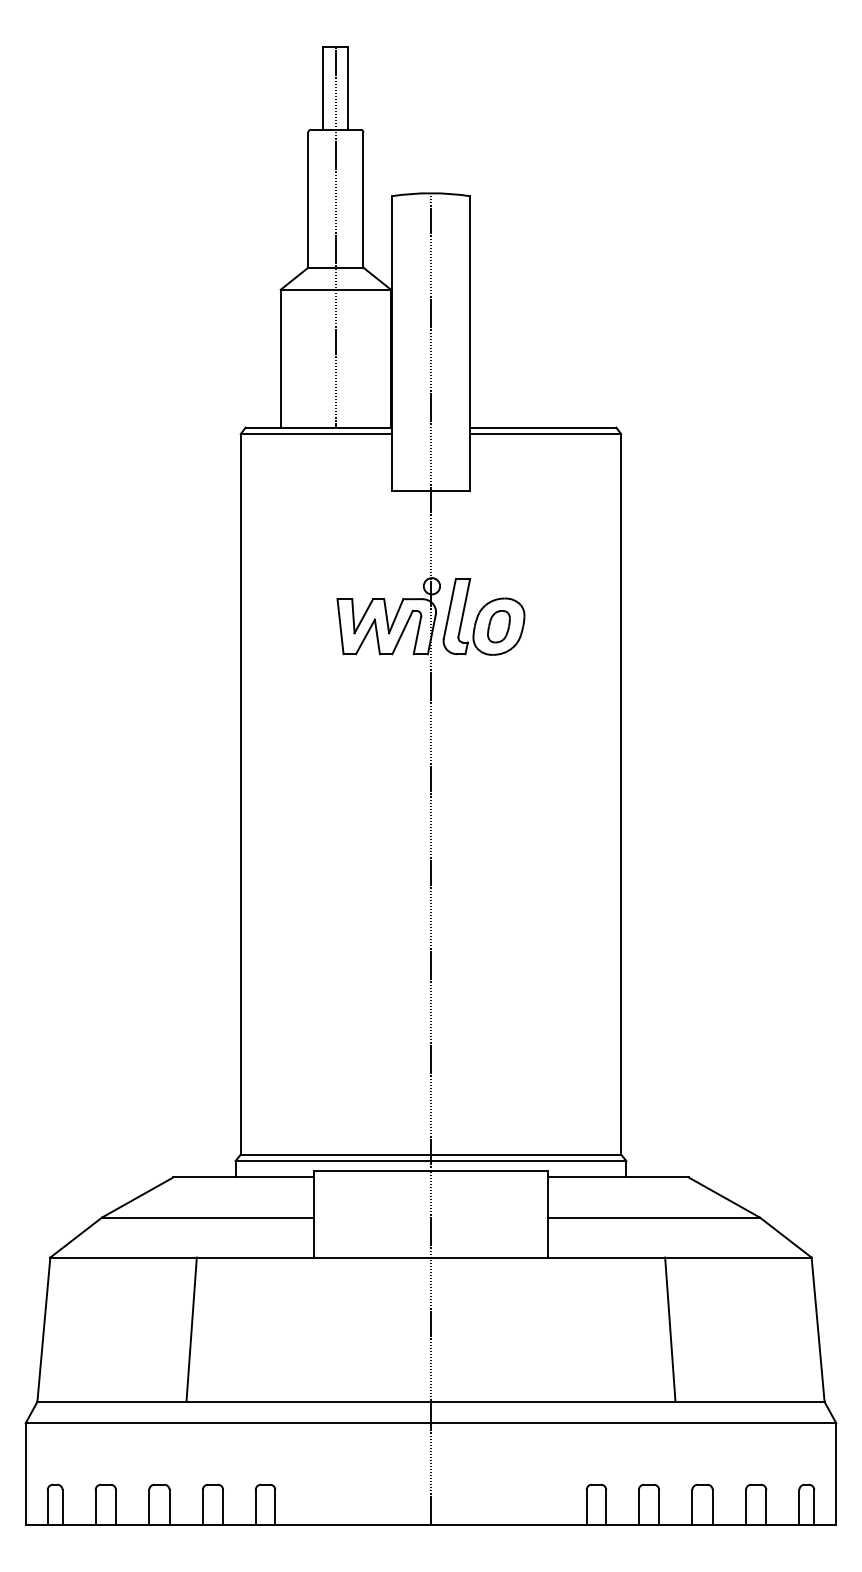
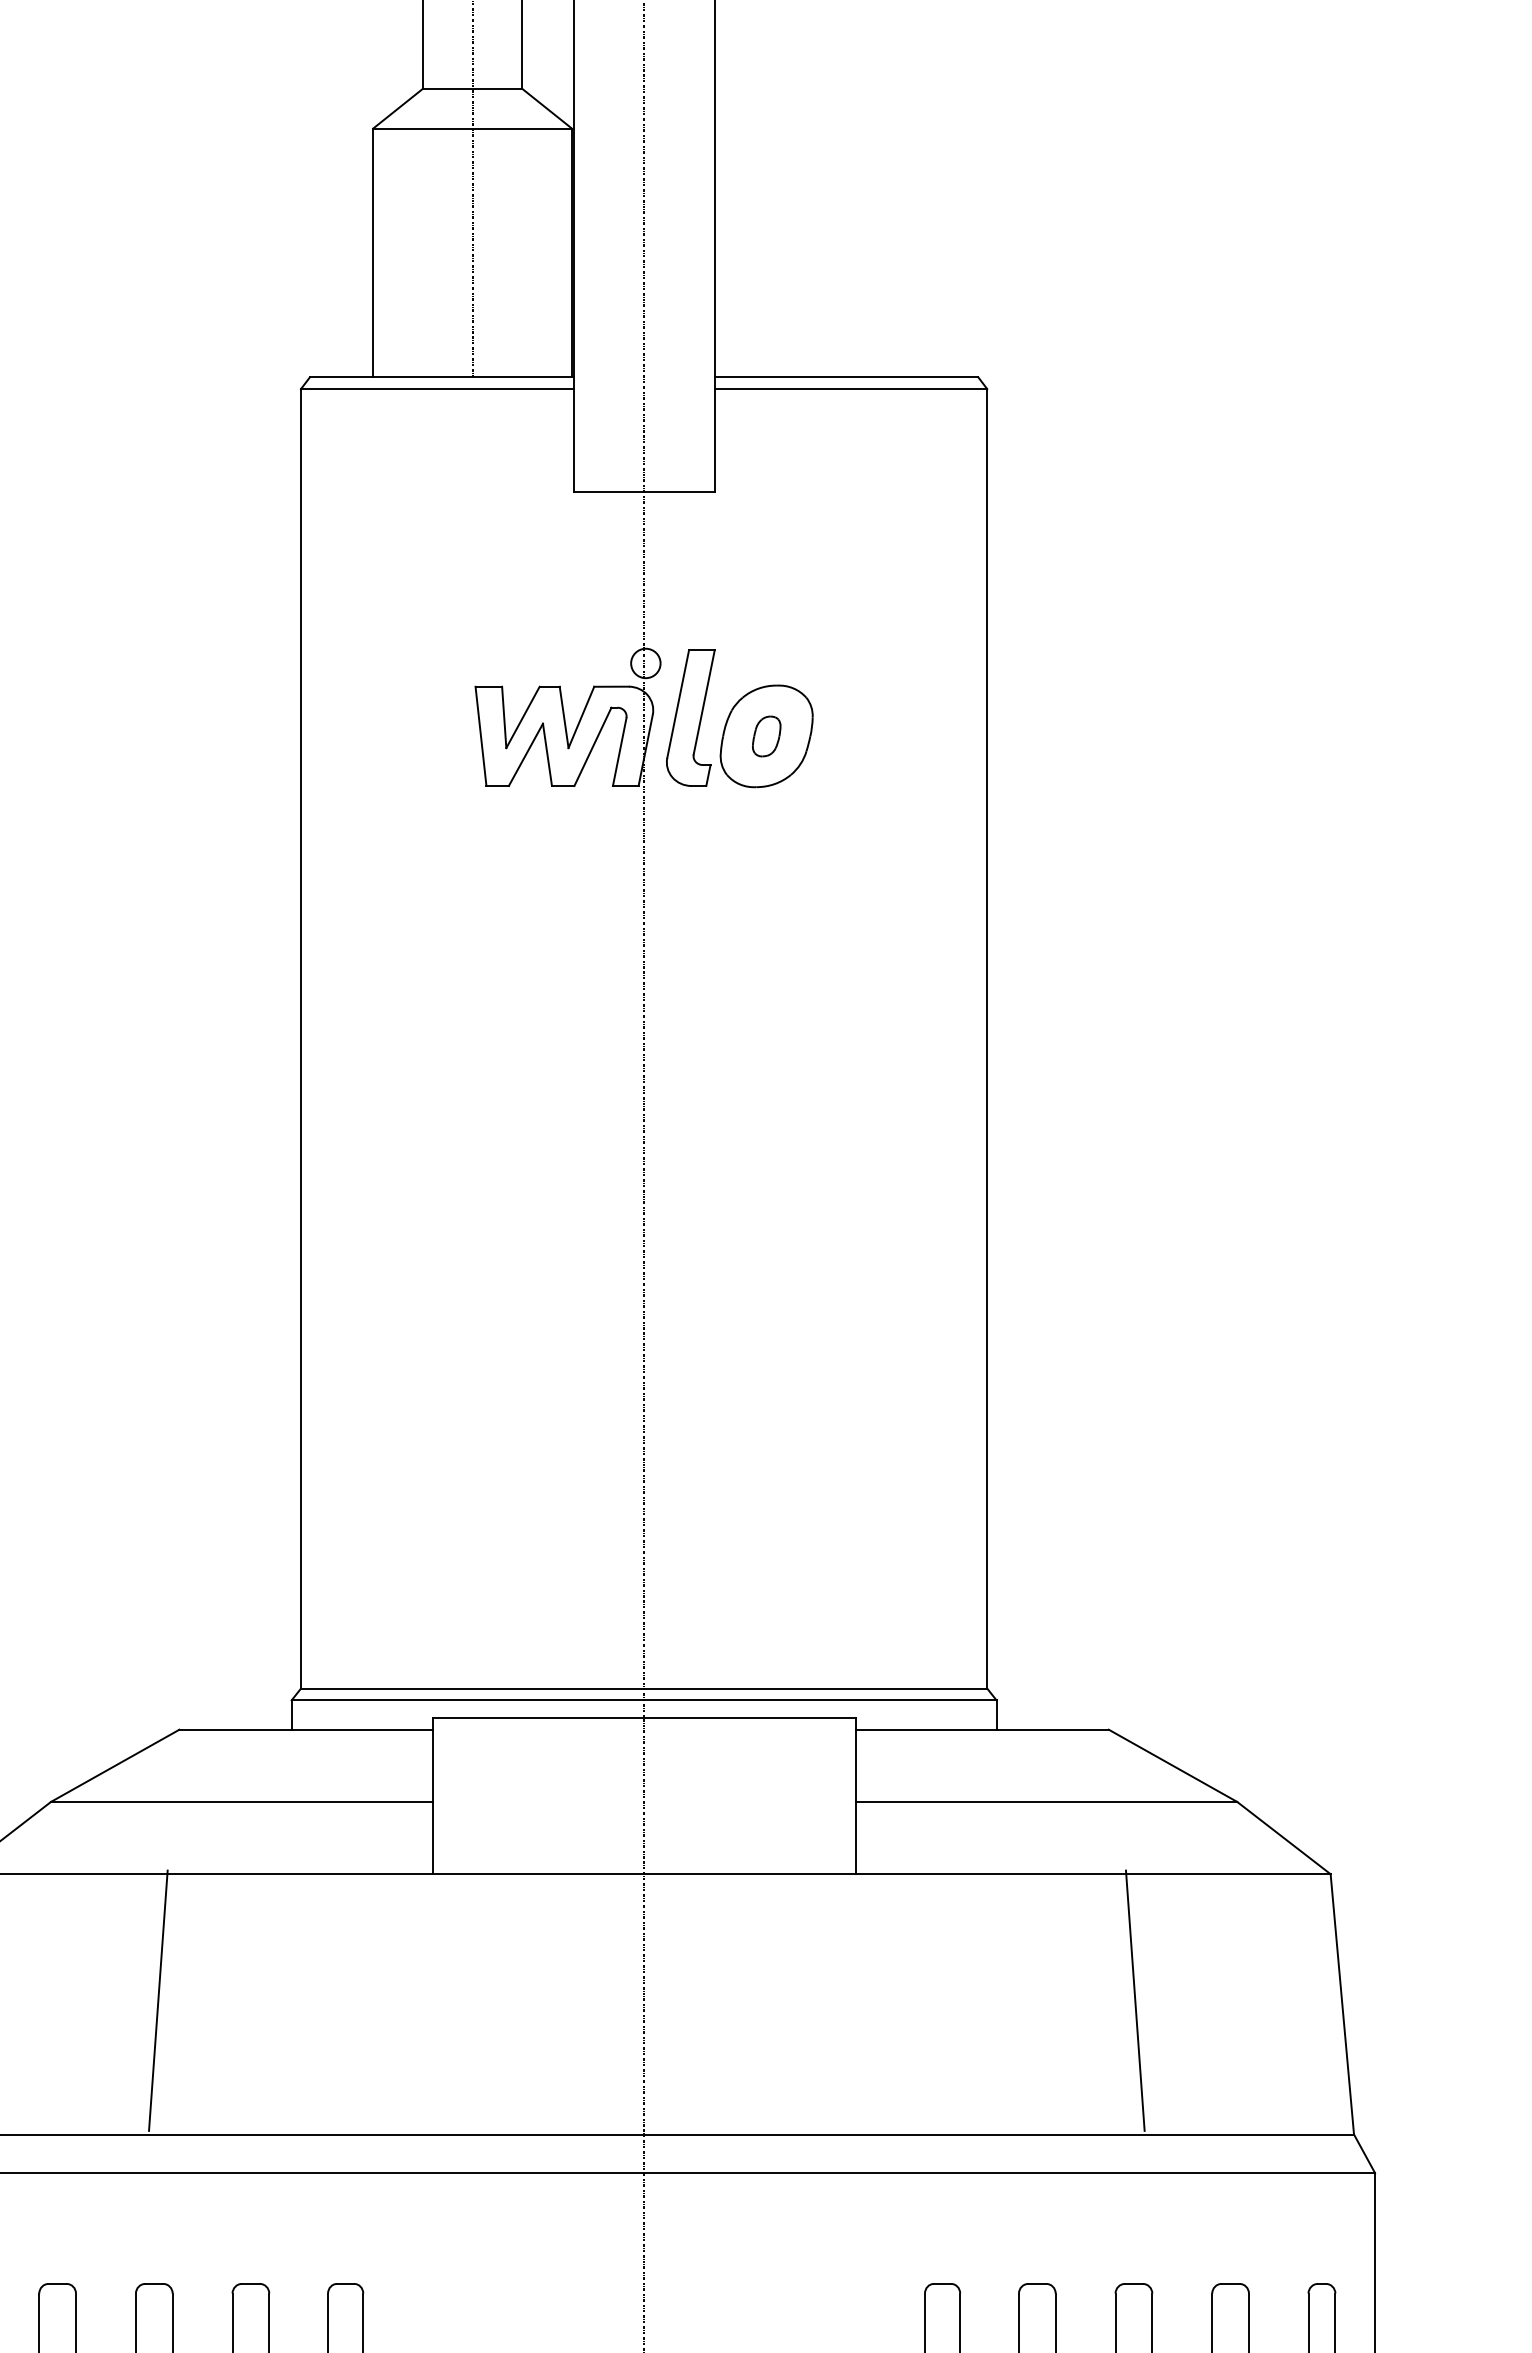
part: (498, 626) -> (765, 735), size x0.7
line: (191, 1329) -> (158, 2000), moved
line: (670, 1329) -> (1135, 2000), moved

